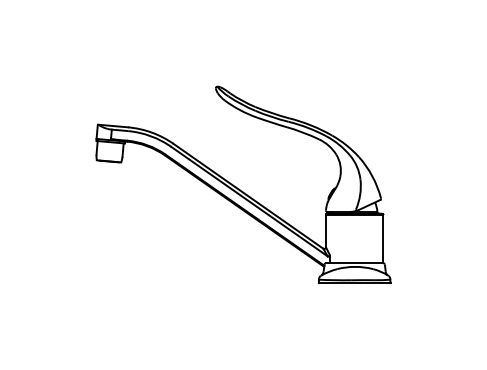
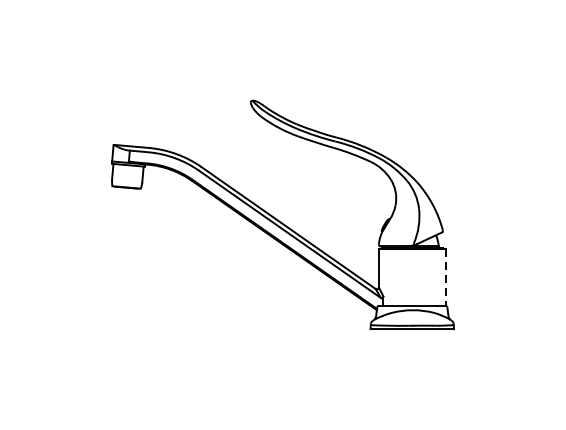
line: (383, 239) -> (445, 278), solid -> dashed

